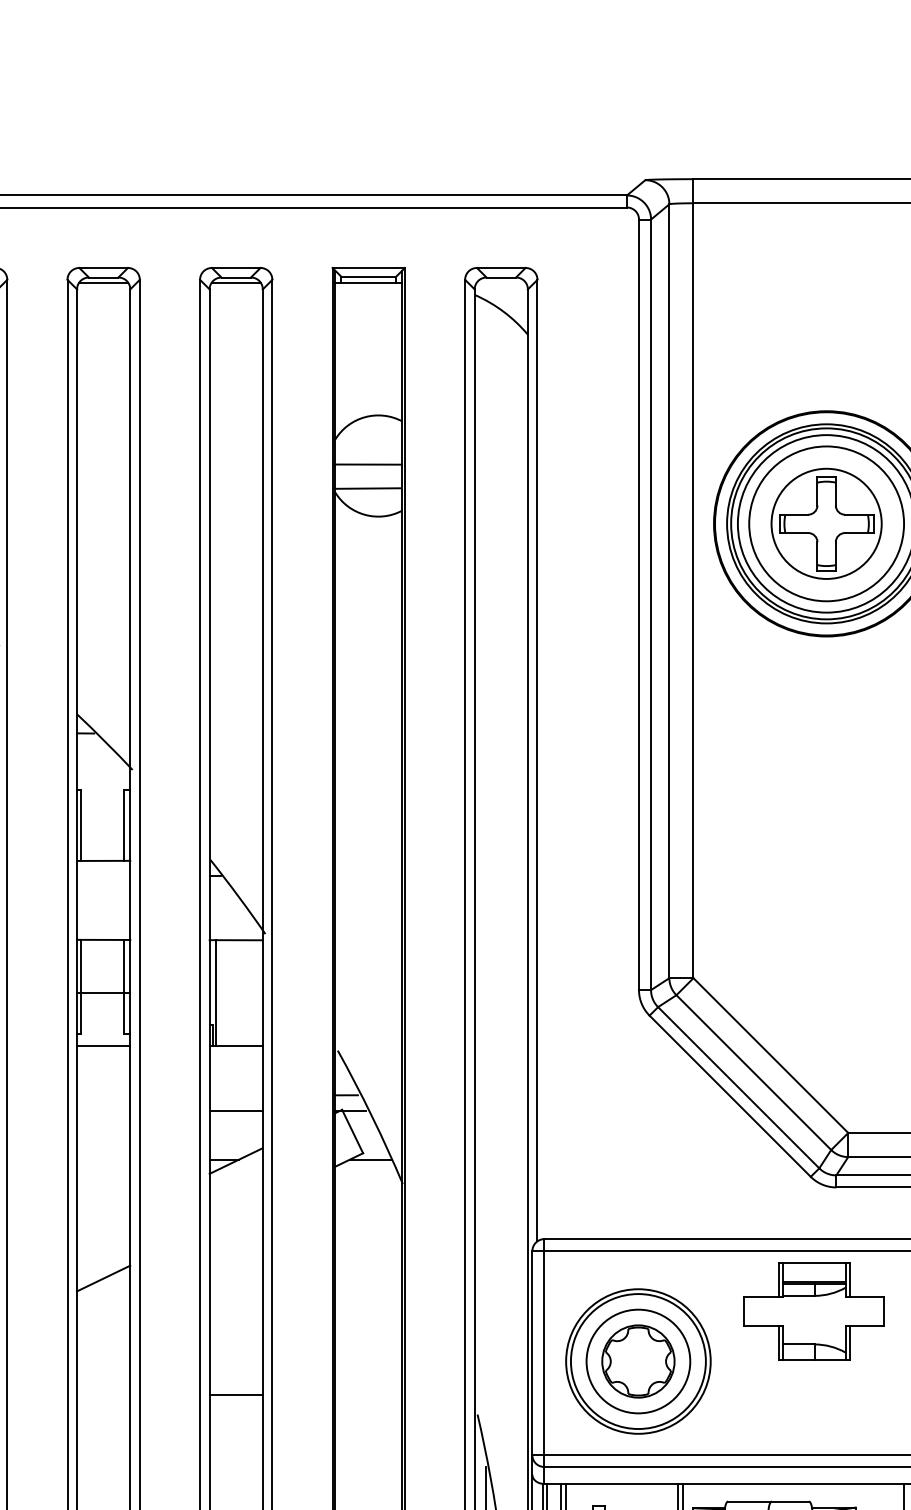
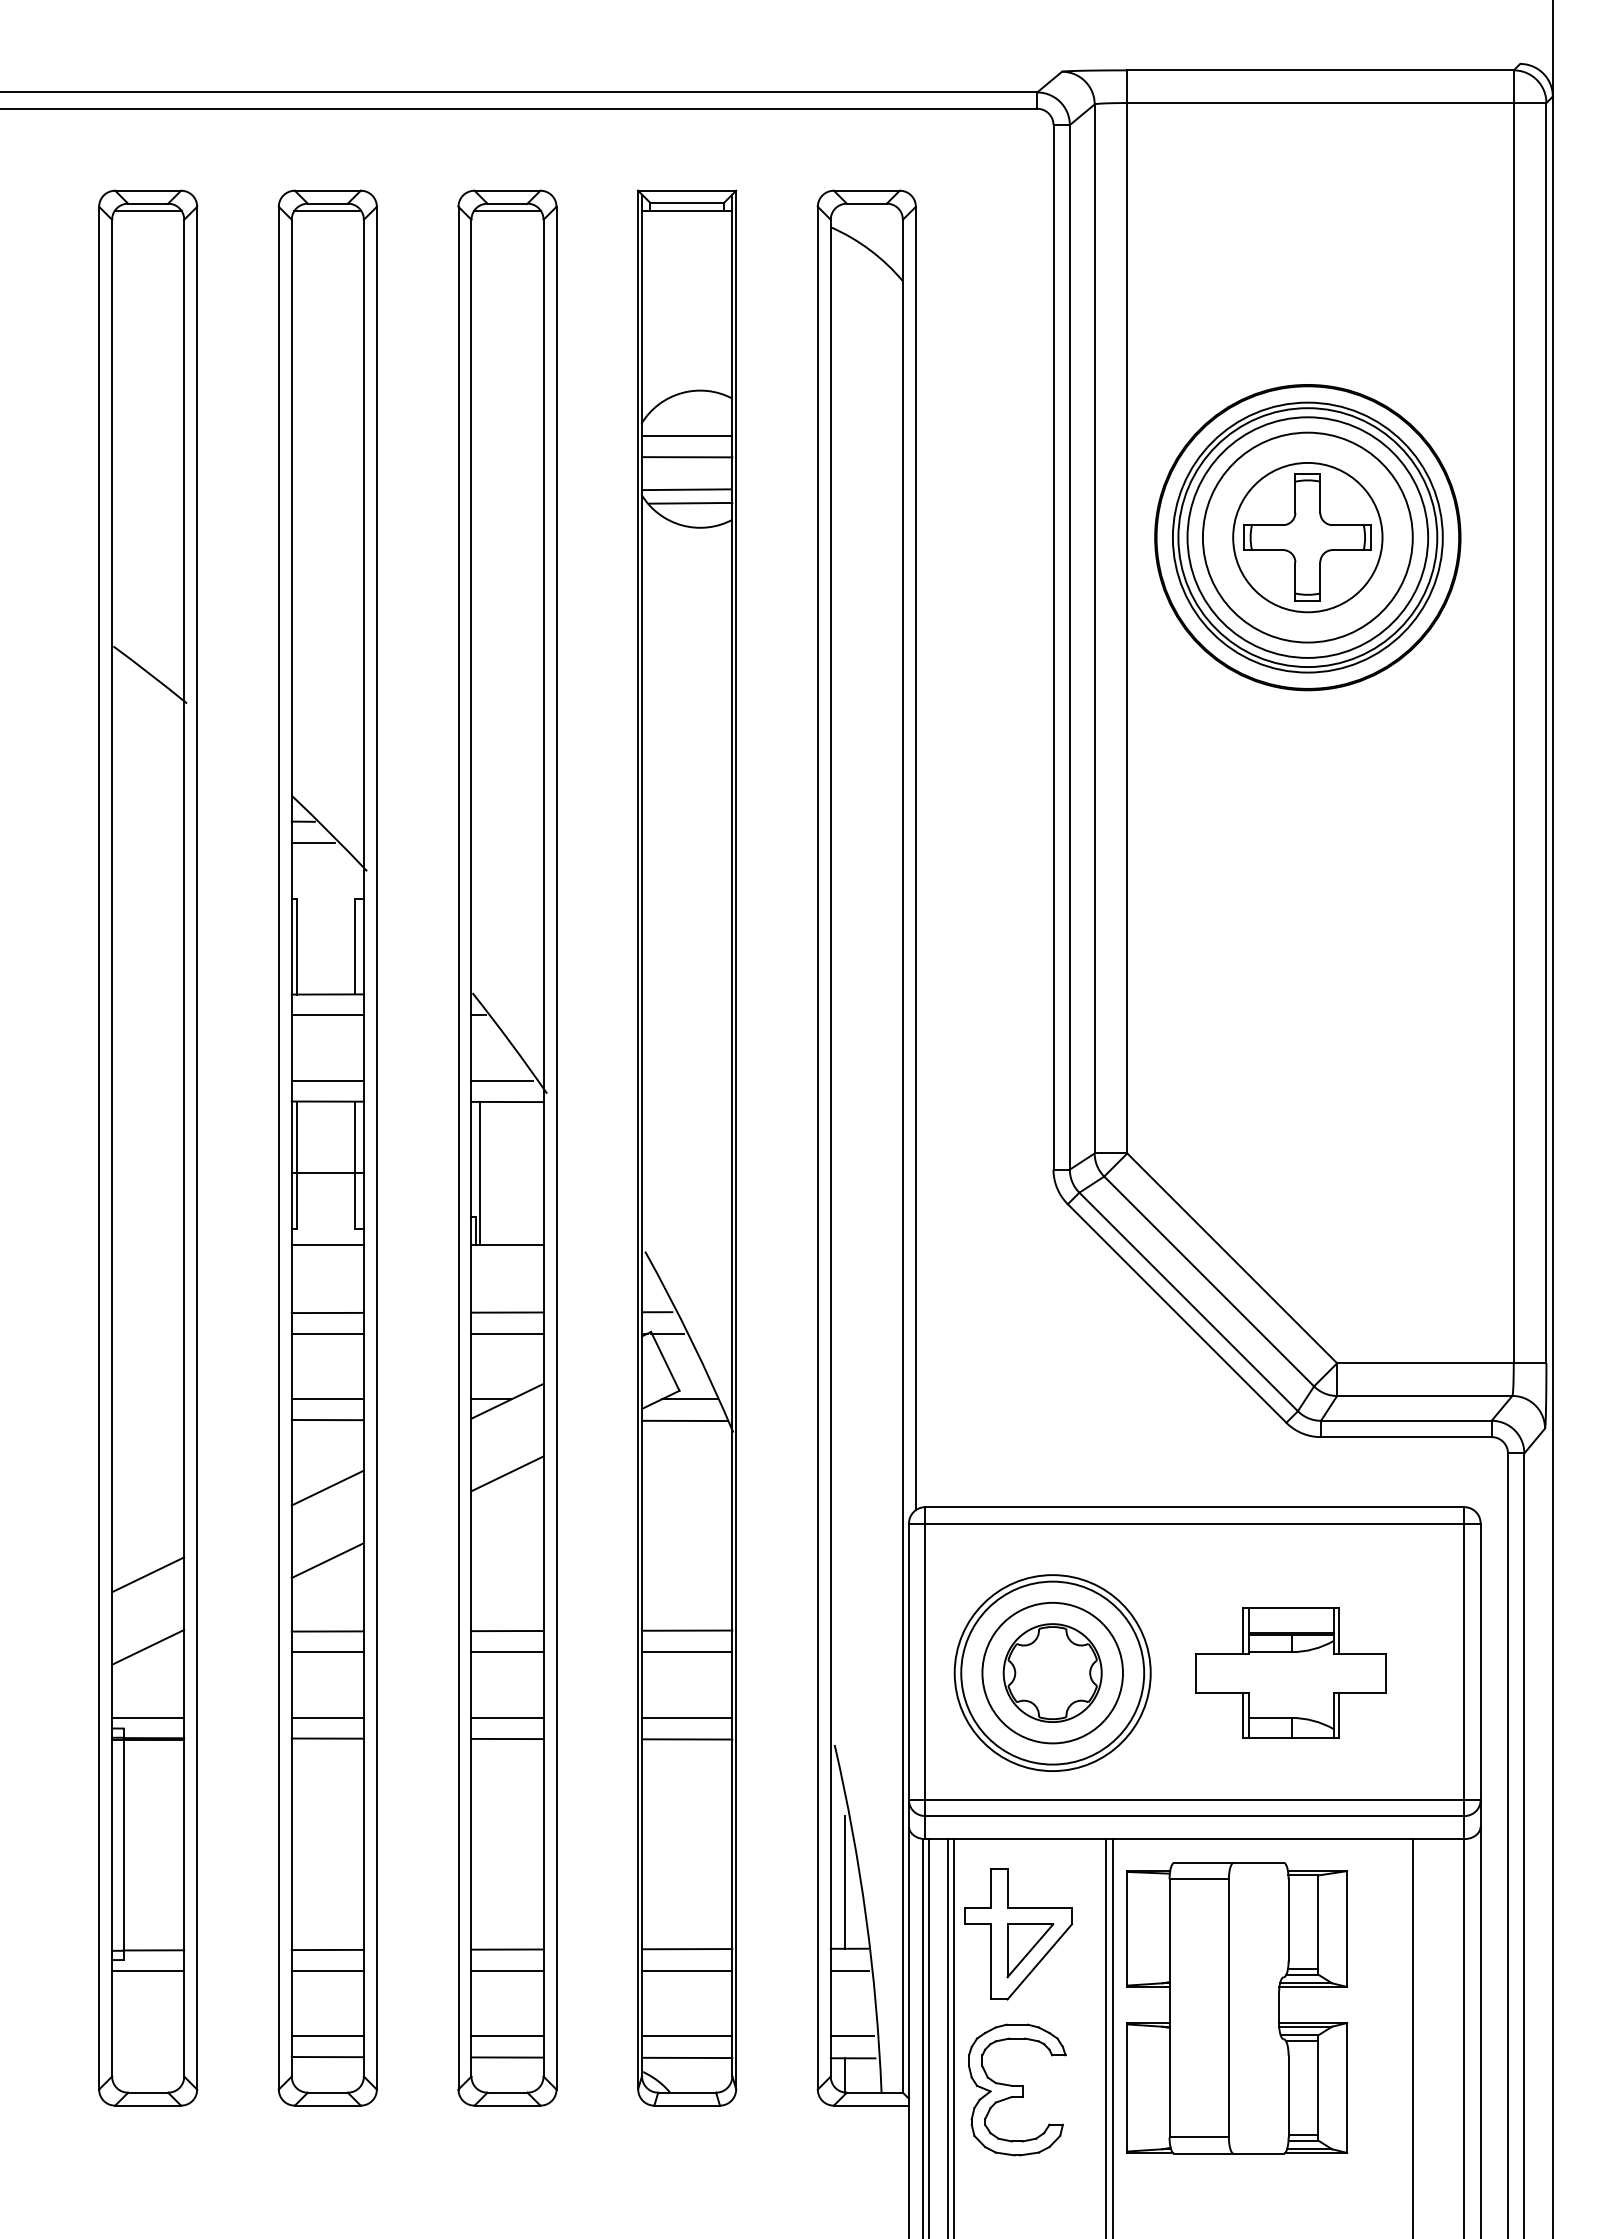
line: (369, 448) -> (687, 435), added
line: (371, 497) -> (690, 502), added
line: (92, 749) -> (312, 843), added
line: (103, 876) -> (327, 1015), added
line: (103, 924) -> (327, 1080), added
line: (231, 924) -> (501, 1080), added
line: (103, 1095) -> (327, 1312), added
line: (236, 1095) -> (507, 1312), added
line: (103, 1110) -> (327, 1333), added
line: (103, 1159) -> (327, 1399), added
line: (103, 1175) -> (327, 1420), added
line: (367, 1175) -> (685, 1420), added
line: (236, 1214) -> (507, 1473), added
line: (103, 1224) -> (327, 1487), added
part: (813, 1310) -> (1290, 1672), moved
line: (103, 1330) -> (327, 1631), added
line: (236, 1330) -> (507, 1630), added
line: (369, 1330) -> (687, 1630), added
line: (103, 1346) -> (327, 1652), added
line: (236, 1346) -> (507, 1652), added
line: (369, 1346) -> (687, 1652), added
line: (103, 1394) -> (327, 1717), added
line: (369, 1394) -> (687, 1717), added
line: (103, 1409) -> (327, 1738), added
line: (236, 1409) -> (507, 1738), added
line: (369, 1410) -> (687, 1739), added

